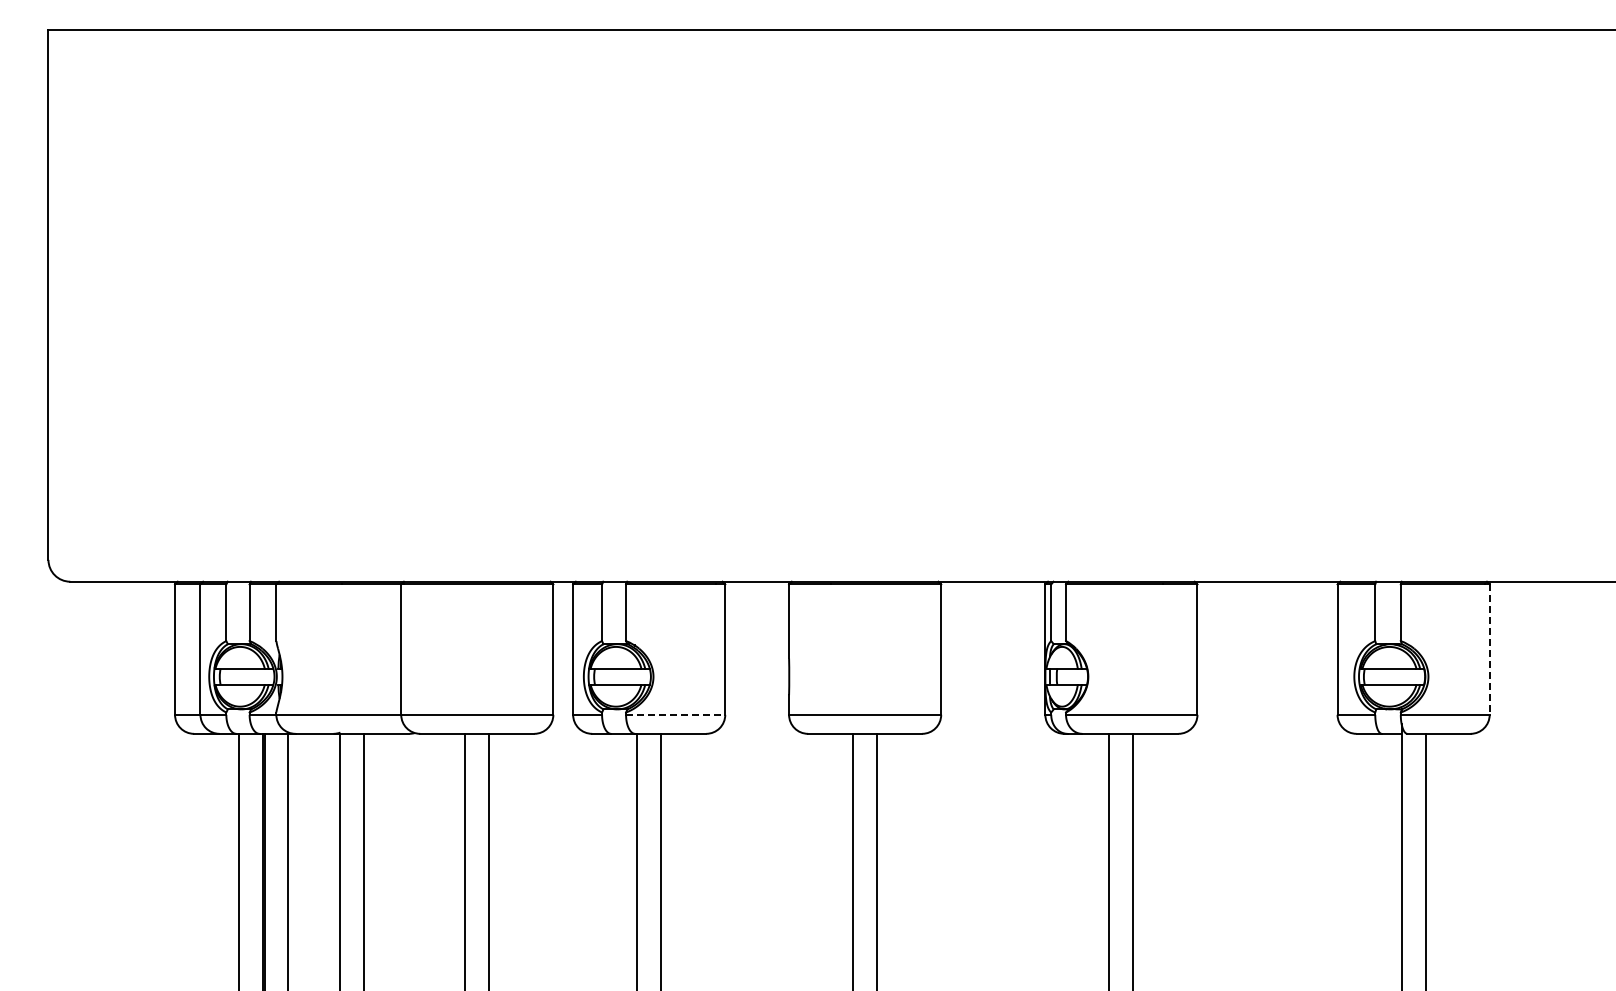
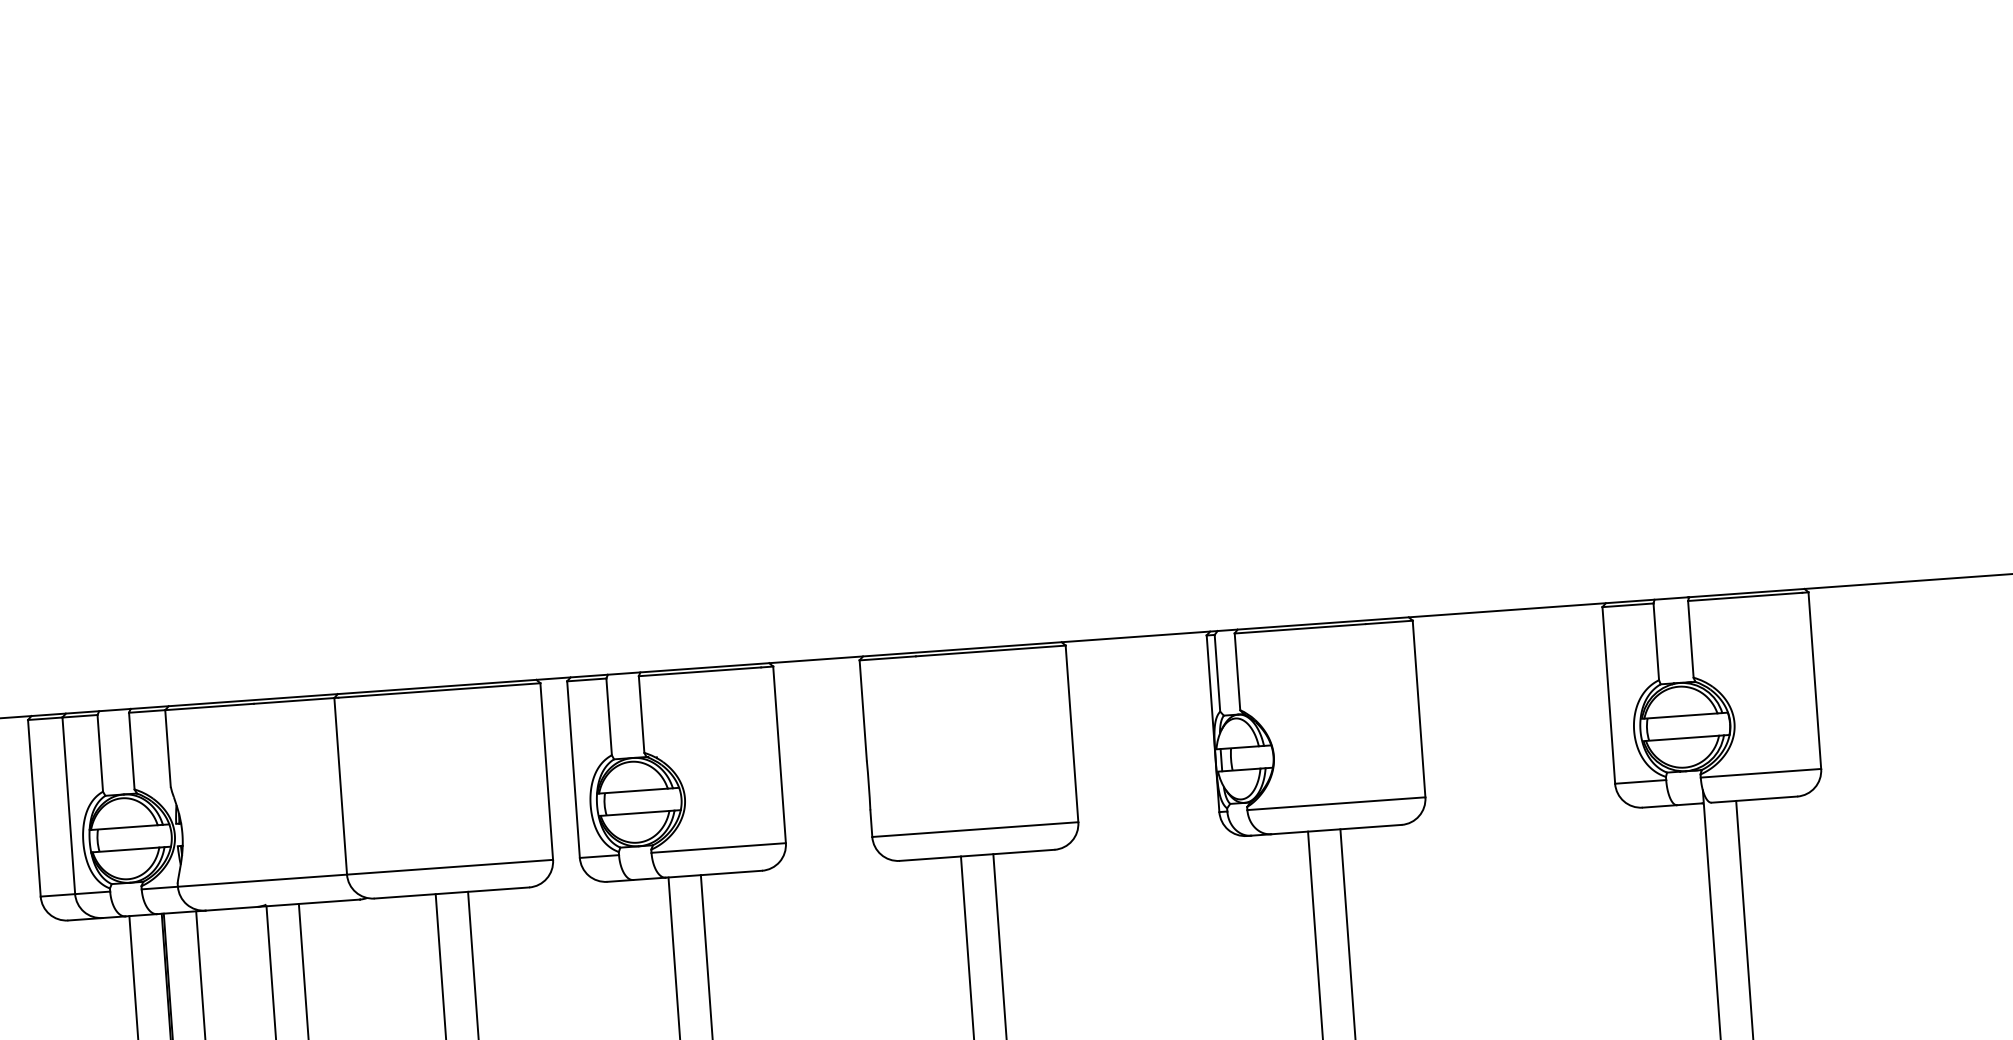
line: (1489, 650) -> (1814, 681), dashed -> solid
line: (675, 714) -> (718, 847), dashed -> solid

